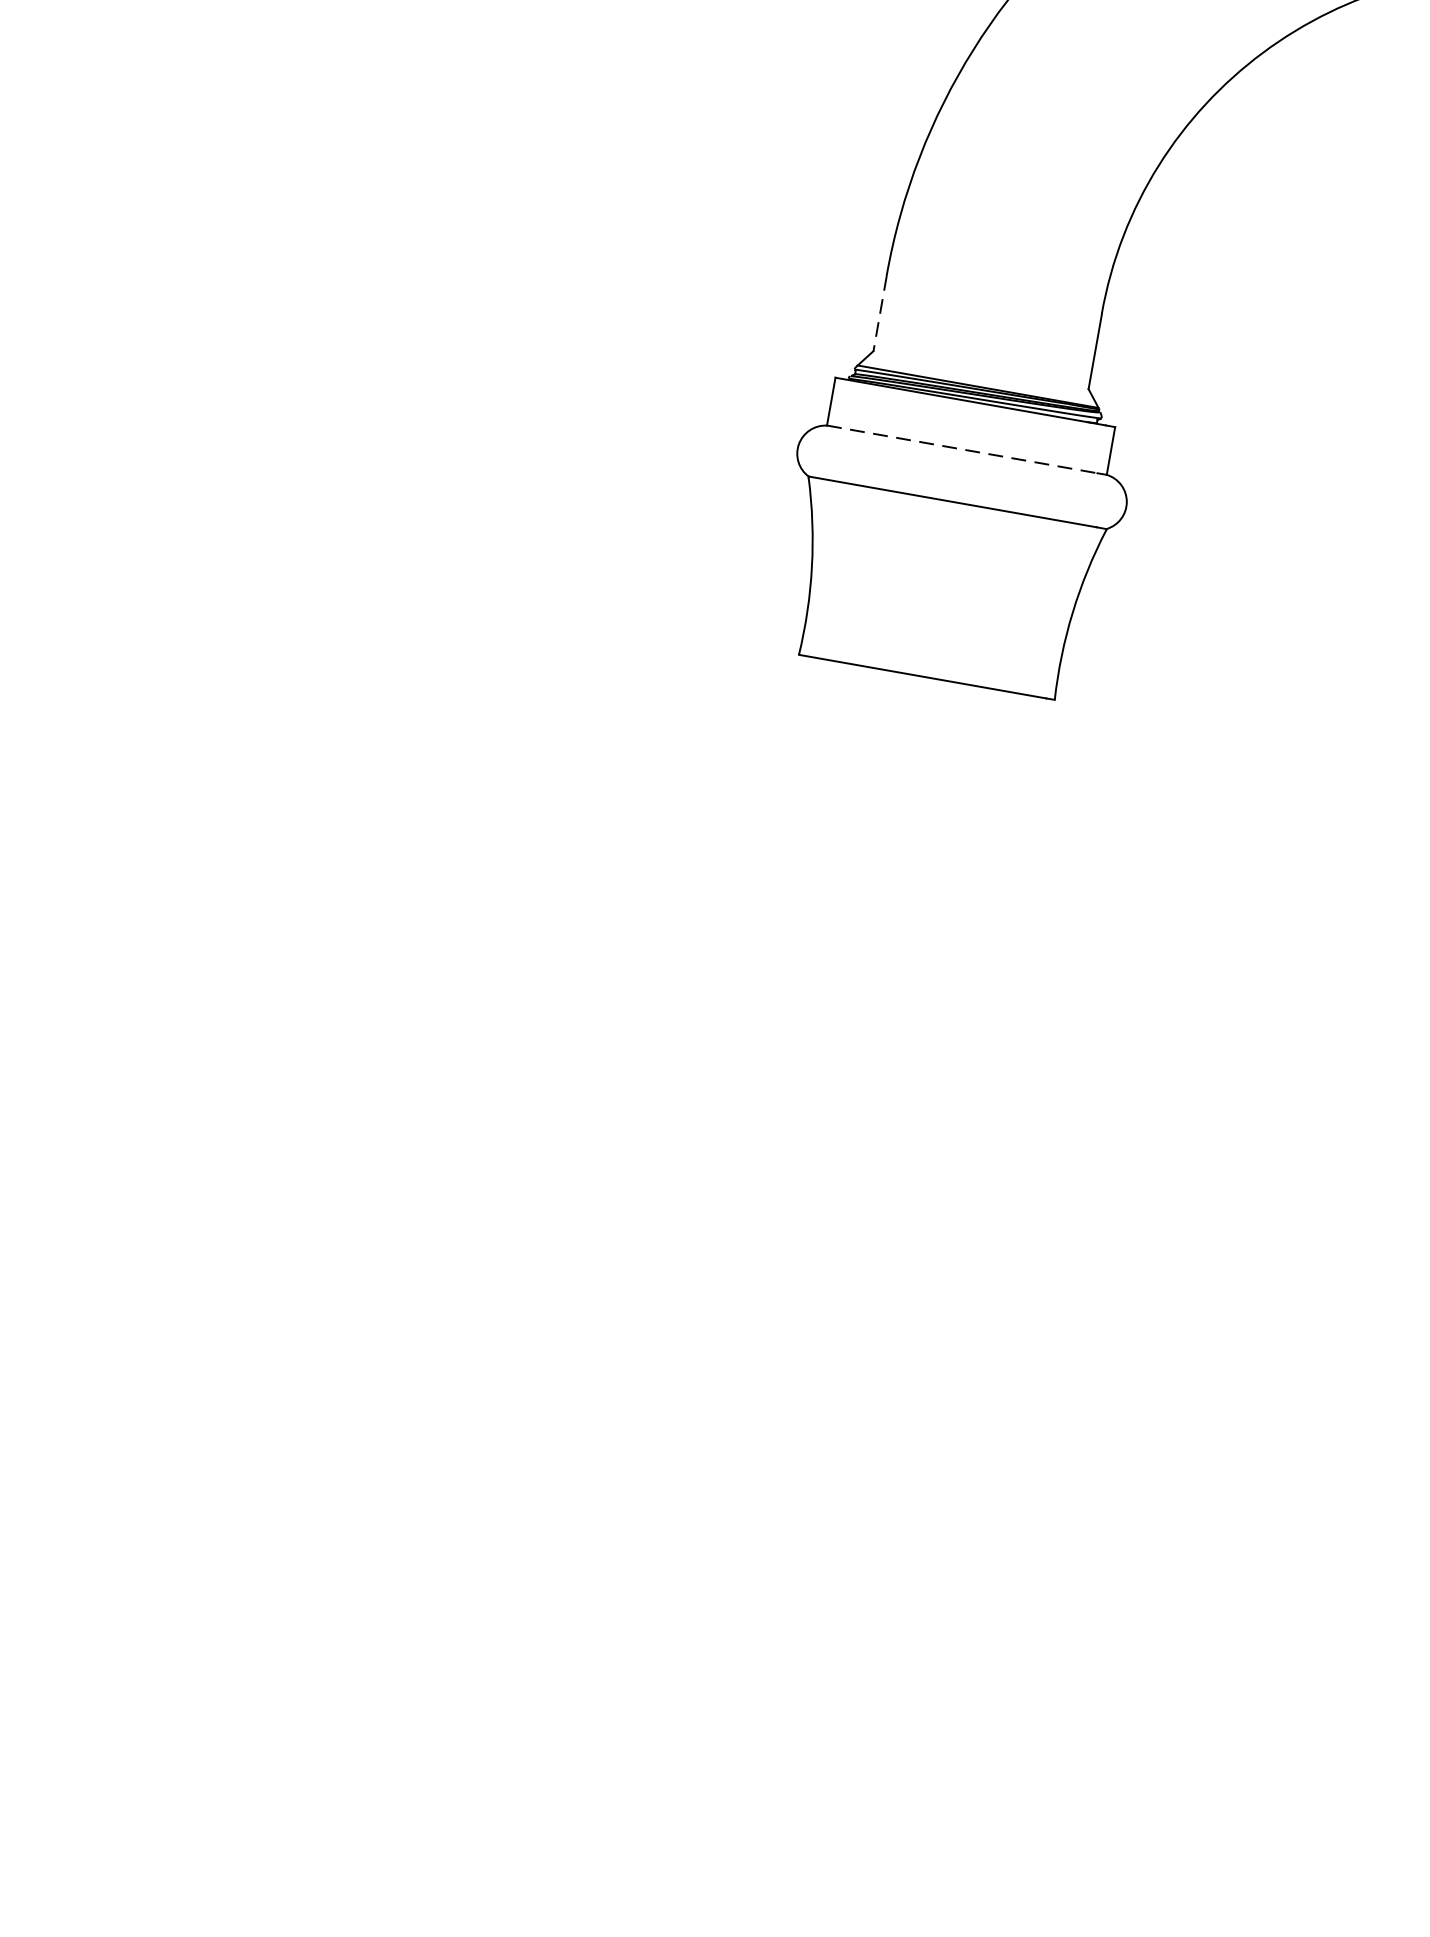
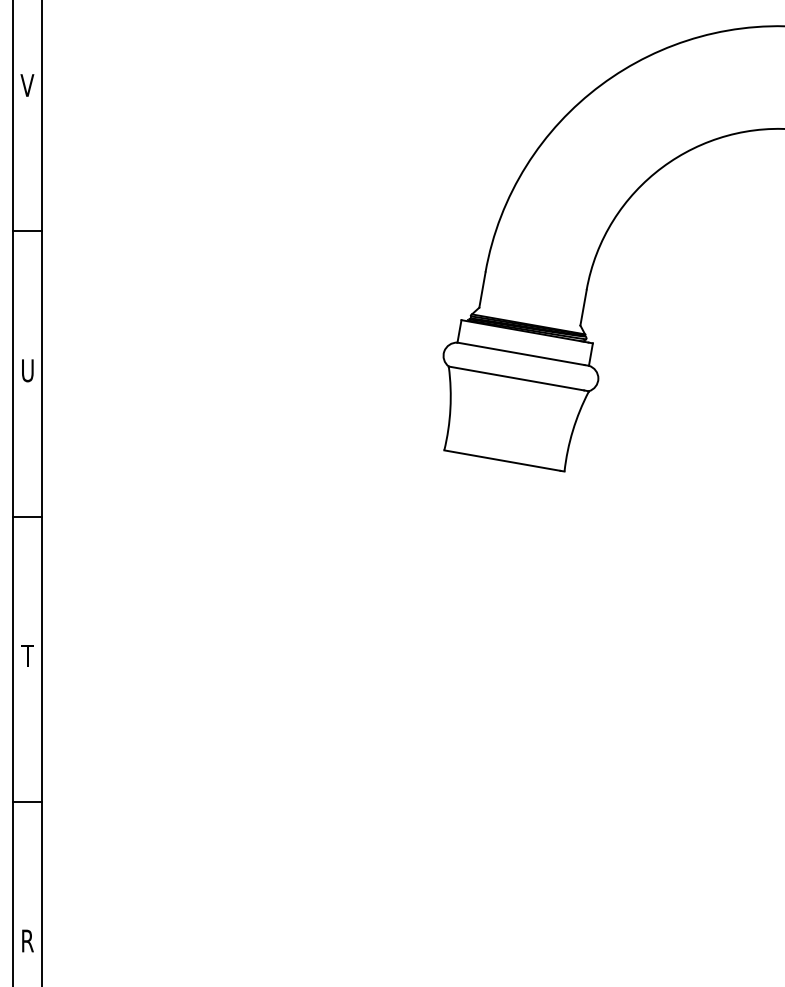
line: (880, 314) -> (482, 290), dashed -> solid
line: (963, 448) -> (521, 353), dashed -> solid

